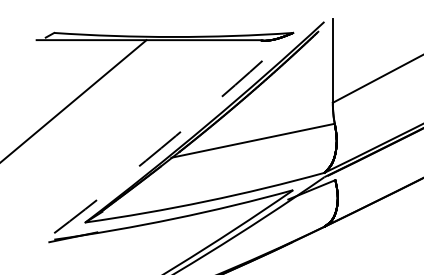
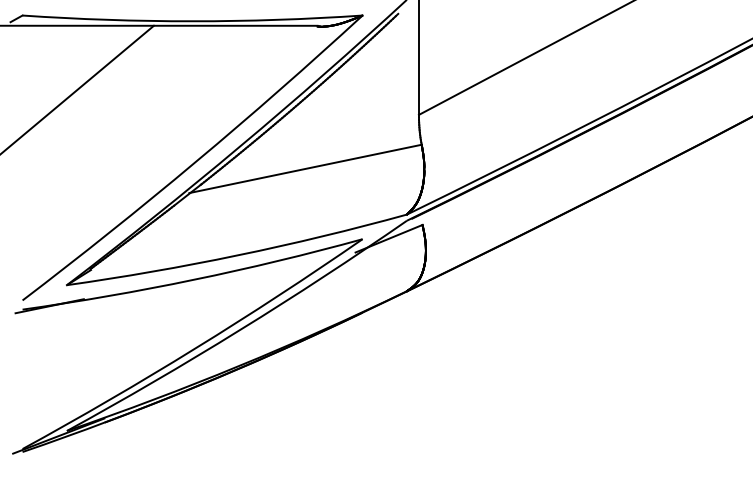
arc: (175, 135) -> (195, 161), dashed -> solid

